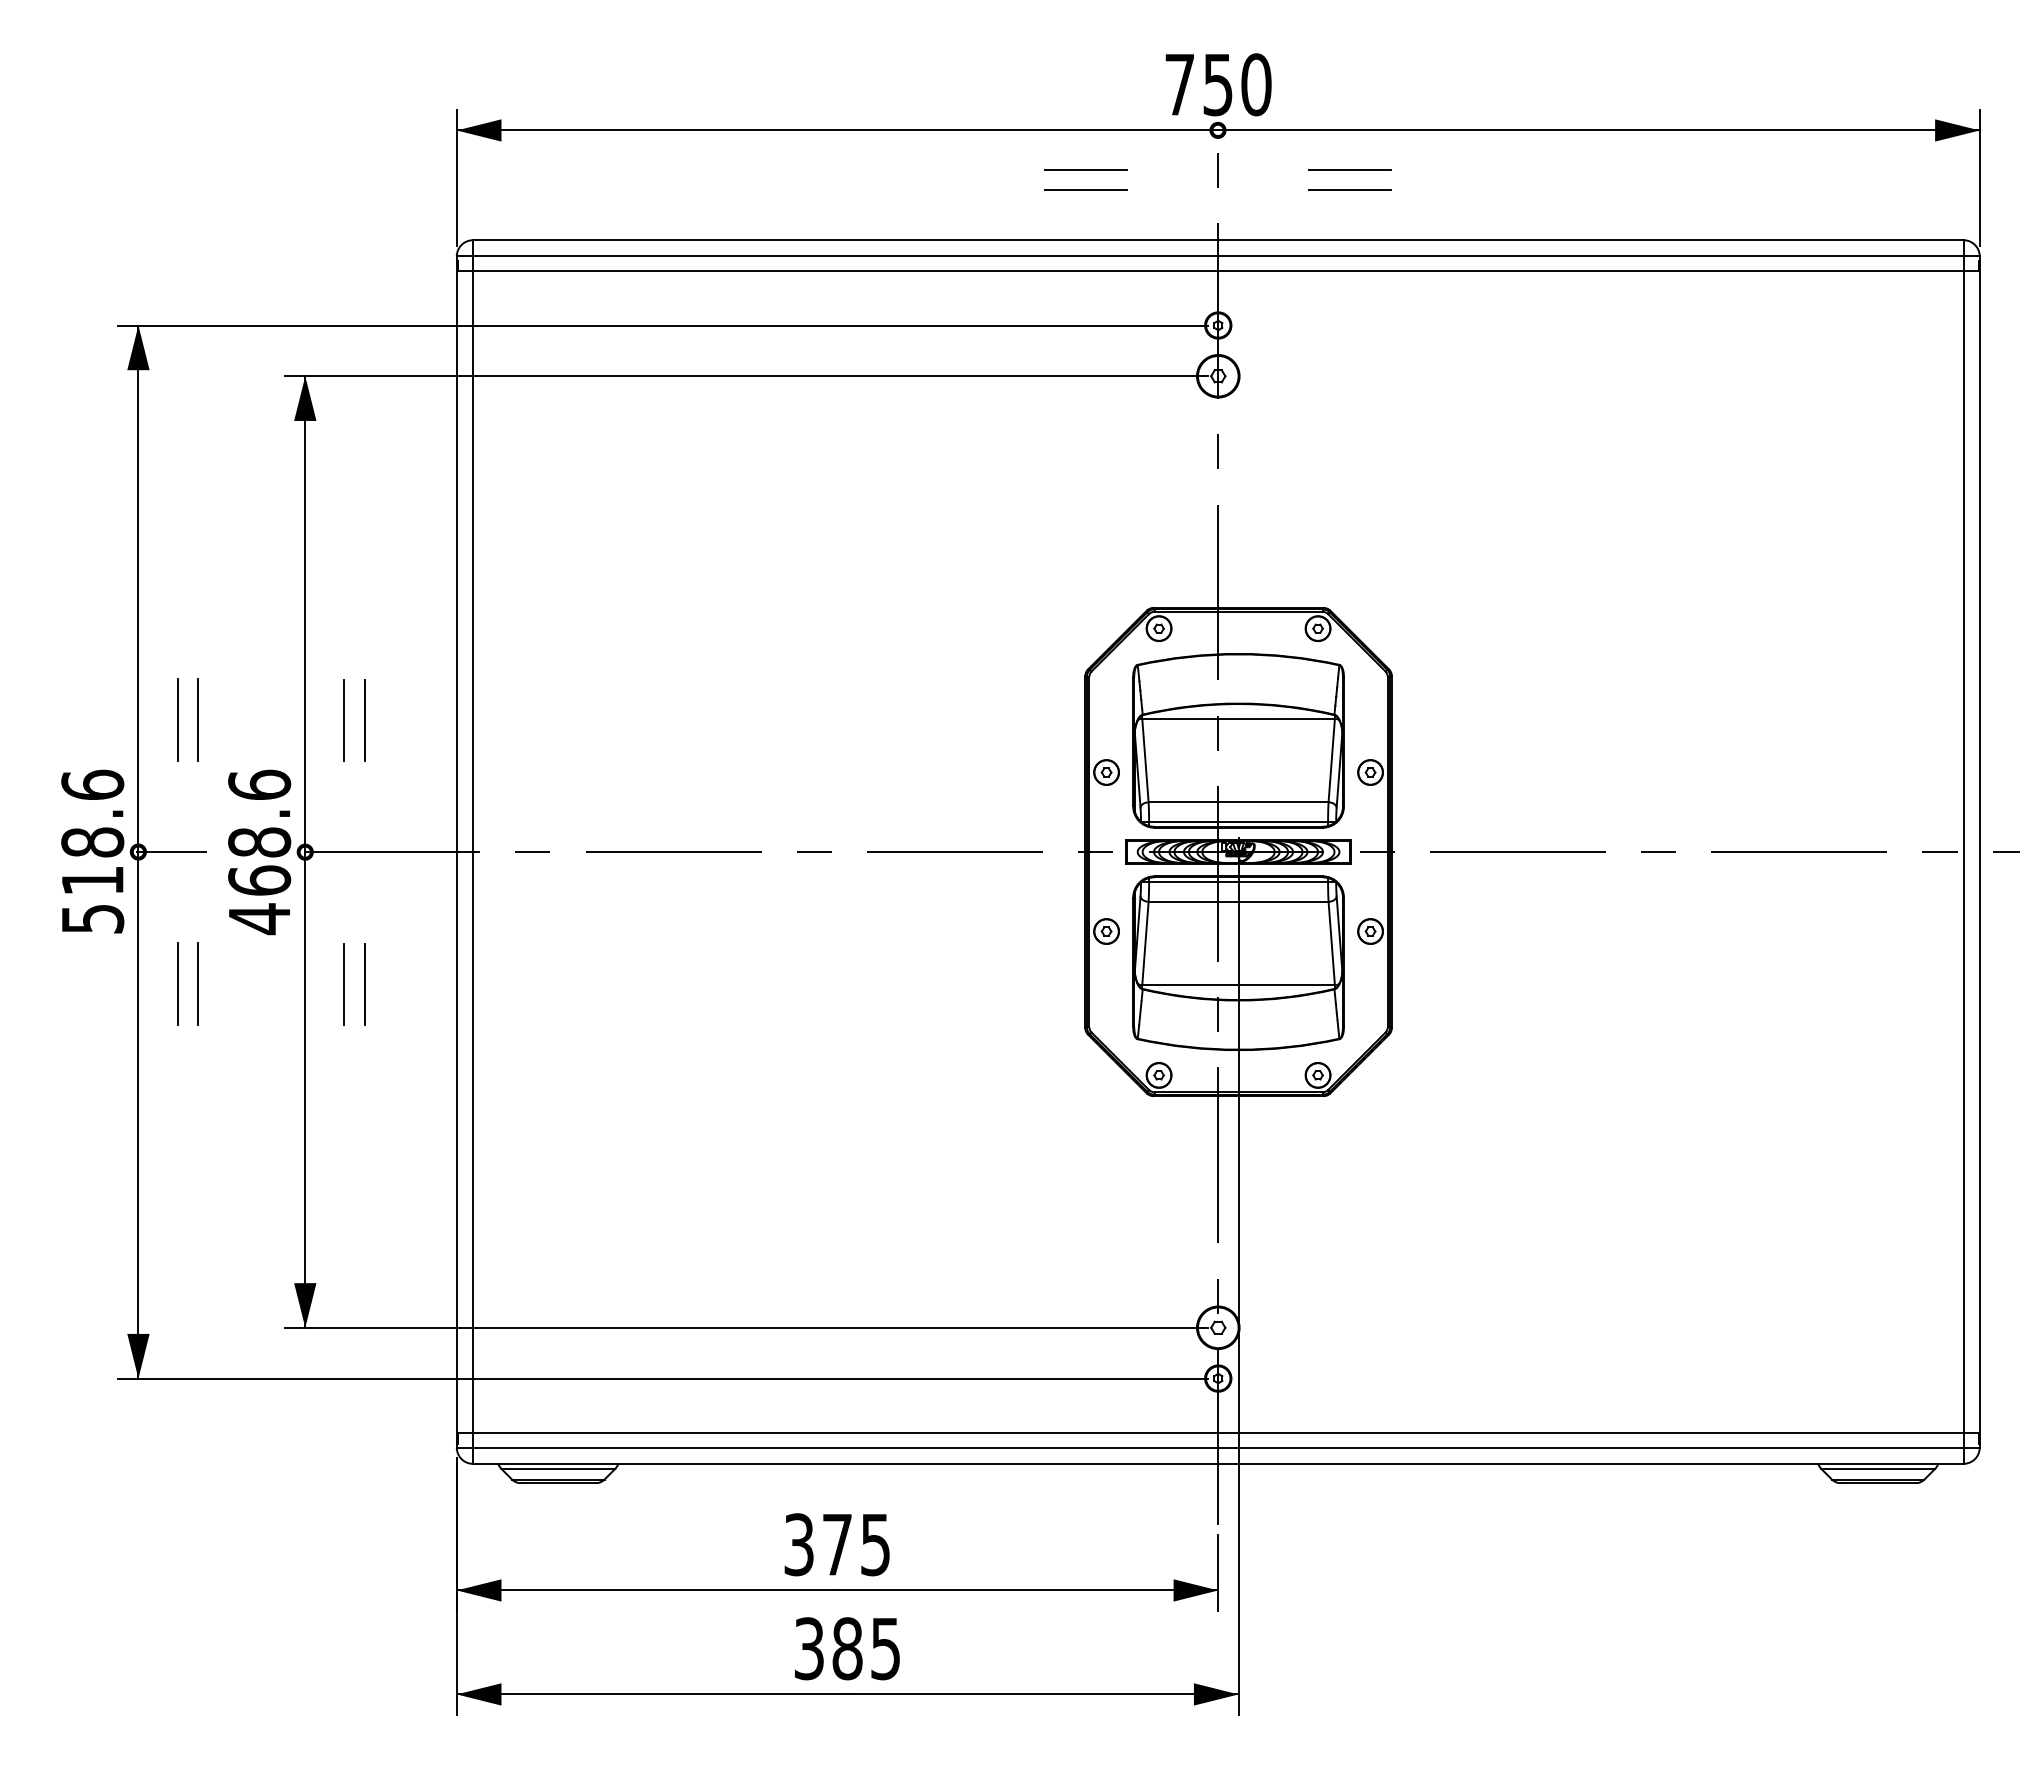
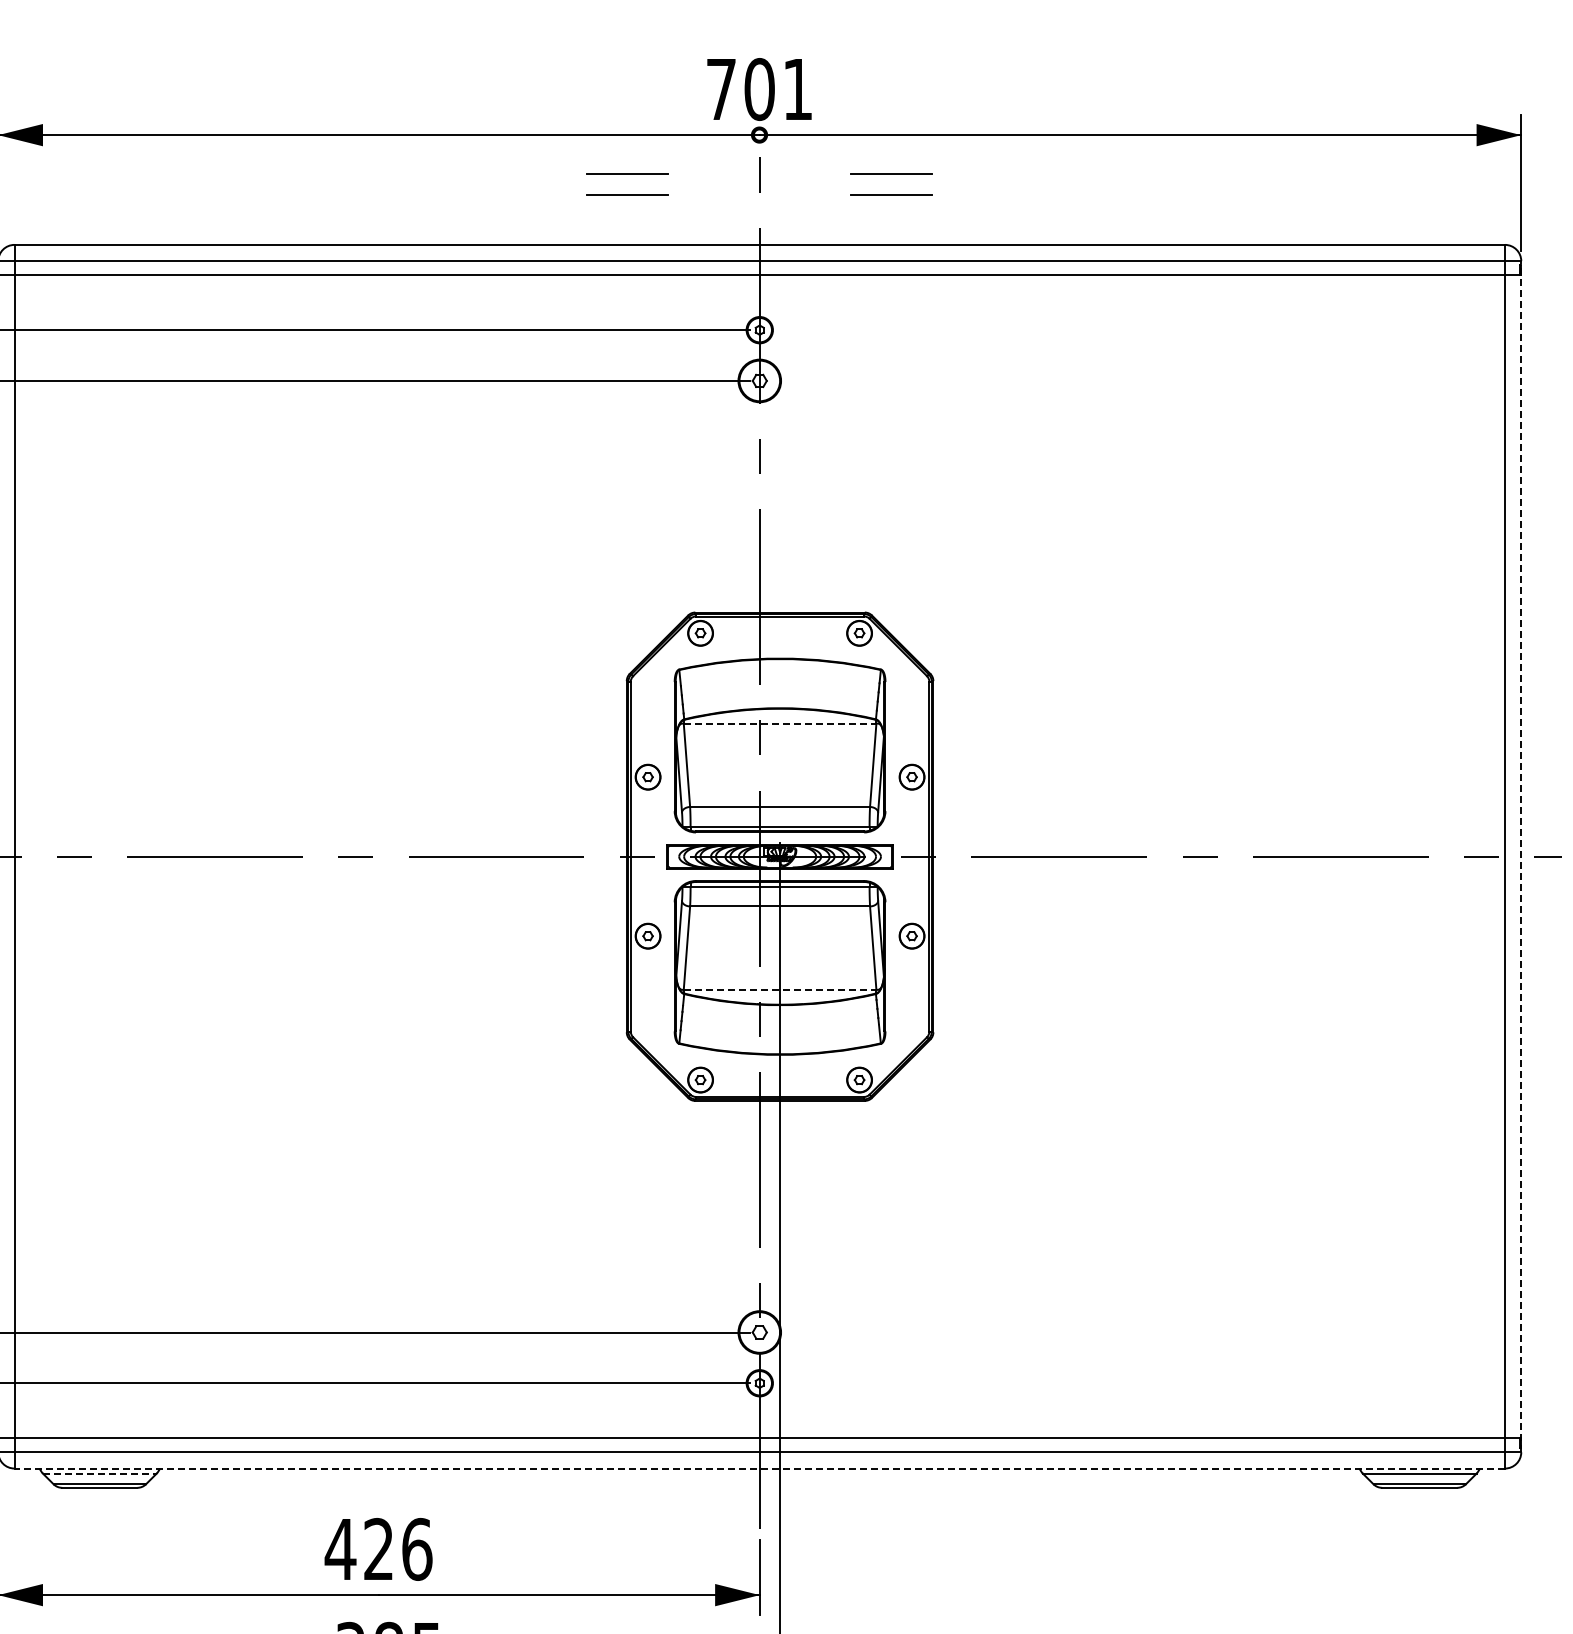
text: (1237, 84) -> (779, 89), 750 -> 701
line: (1239, 719) -> (781, 724), solid -> dashed
line: (1979, 852) -> (1521, 857), solid -> dashed
line: (1239, 985) -> (781, 990), solid -> dashed
line: (1217, 1463) -> (759, 1468), solid -> dashed
line: (558, 1469) -> (100, 1474), solid -> dashed
text: (837, 1544) -> (379, 1549), 375 -> 426

